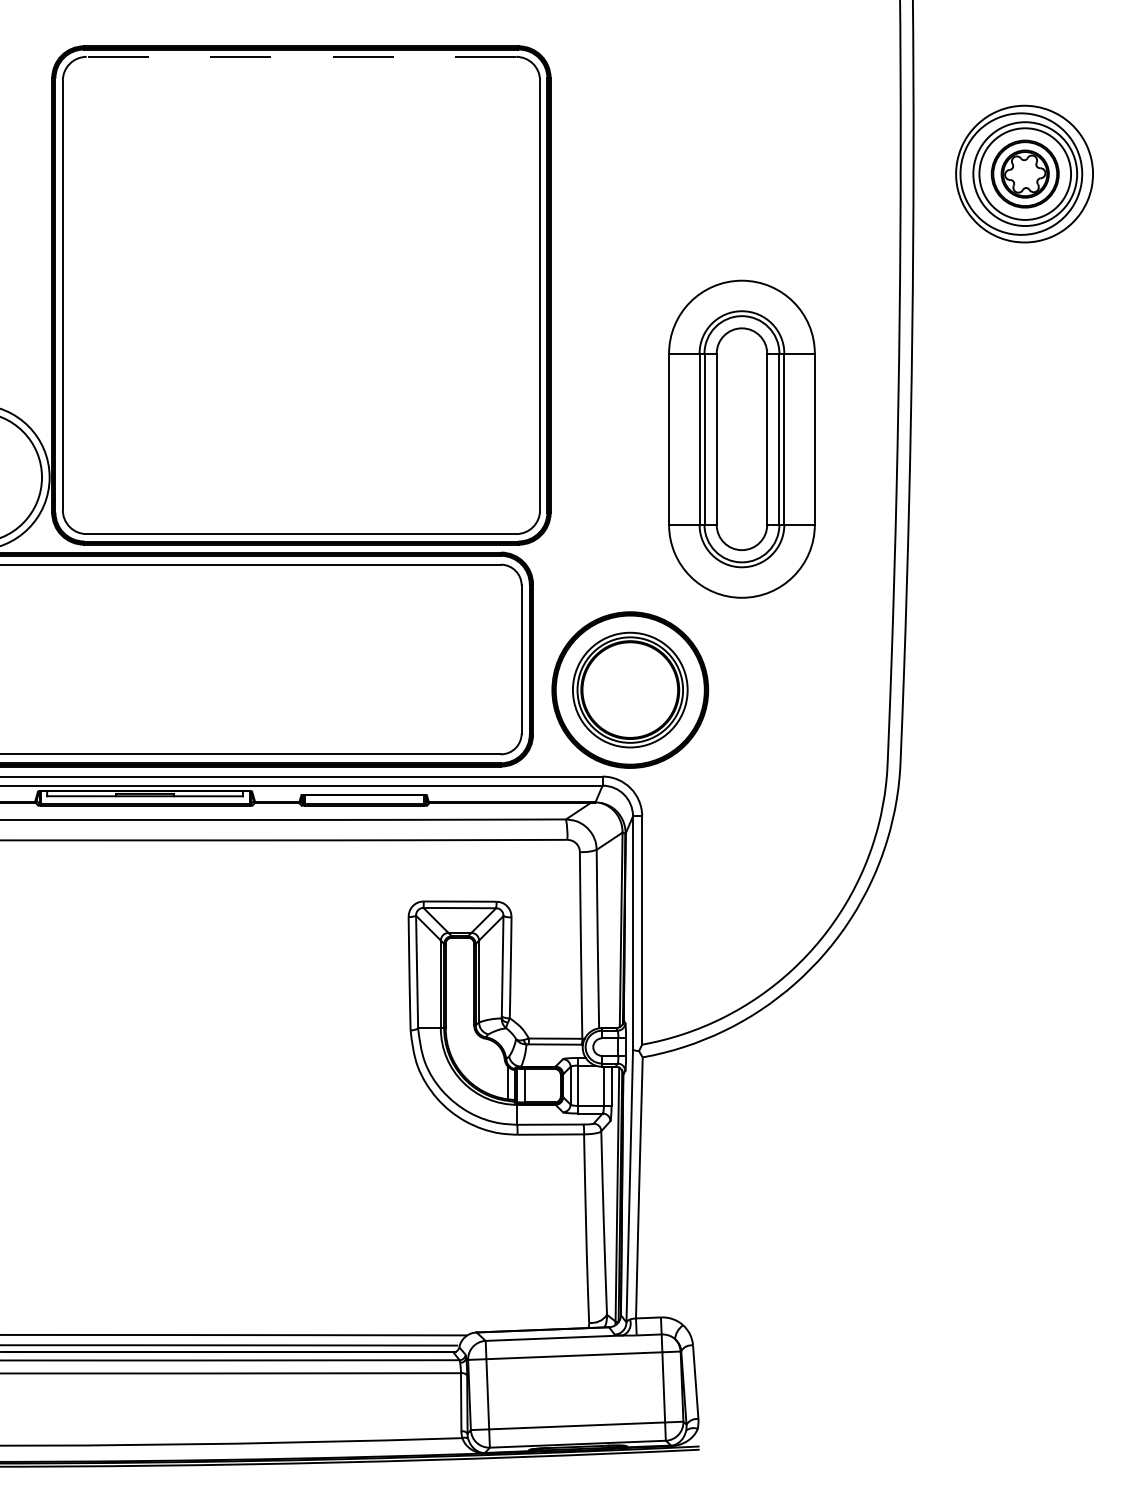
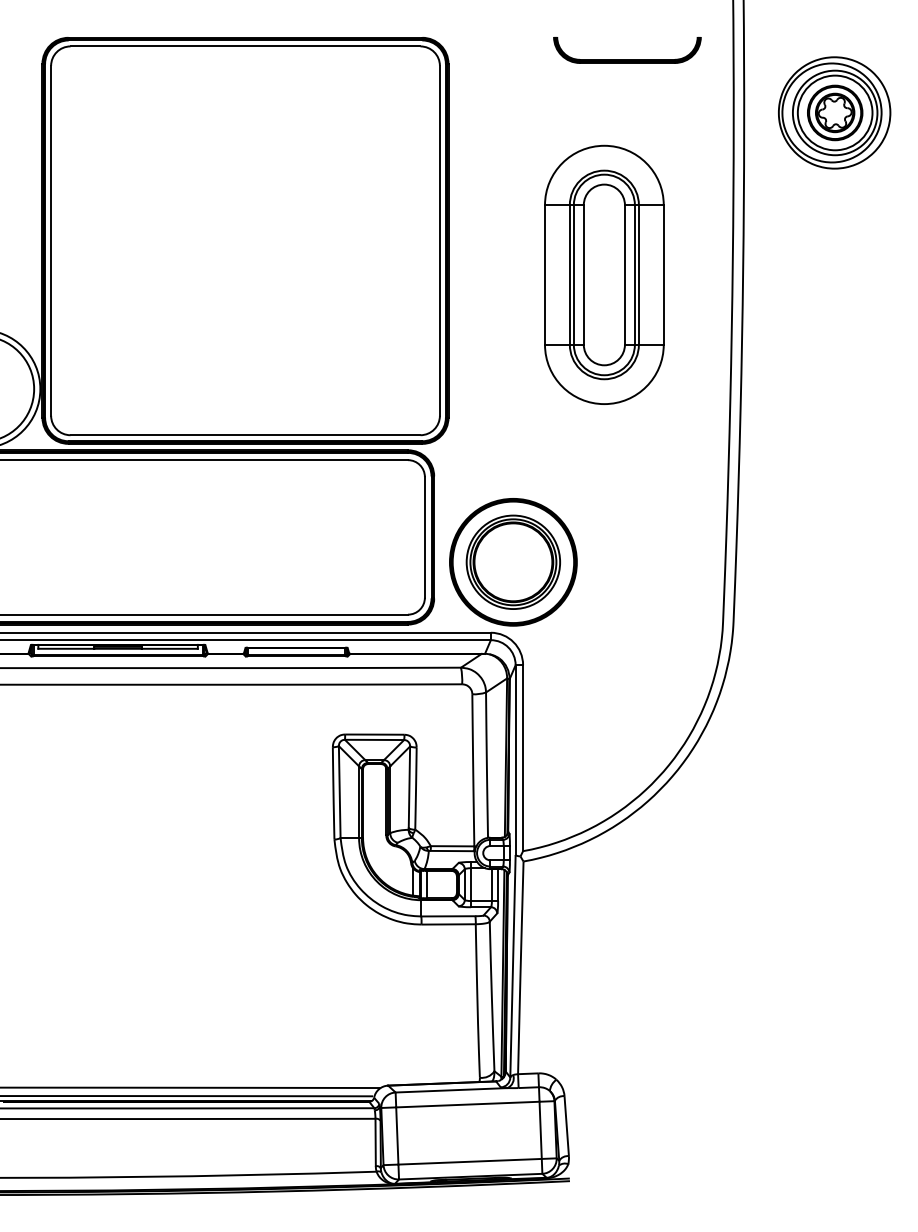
line: (301, 56) -> (245, 46), dashed -> solid
part: (770, 72) -> (627, 59), added
part: (1024, 173) -> (834, 112), moved
part: (742, 438) -> (604, 274), moved

